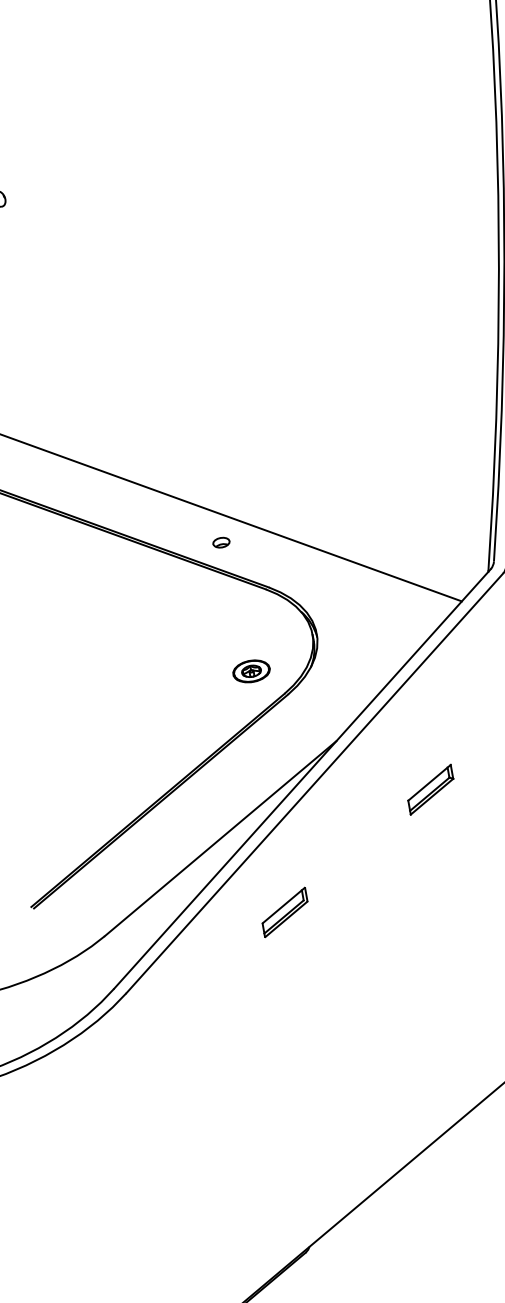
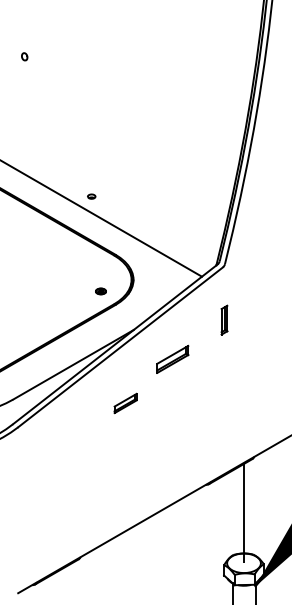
part: (220, 542) -> (91, 196), moved
part: (250, 671) -> (100, 291), size x0.6
part: (430, 789) -> (172, 359), size x1.4
part: (284, 912) -> (125, 403), moved

